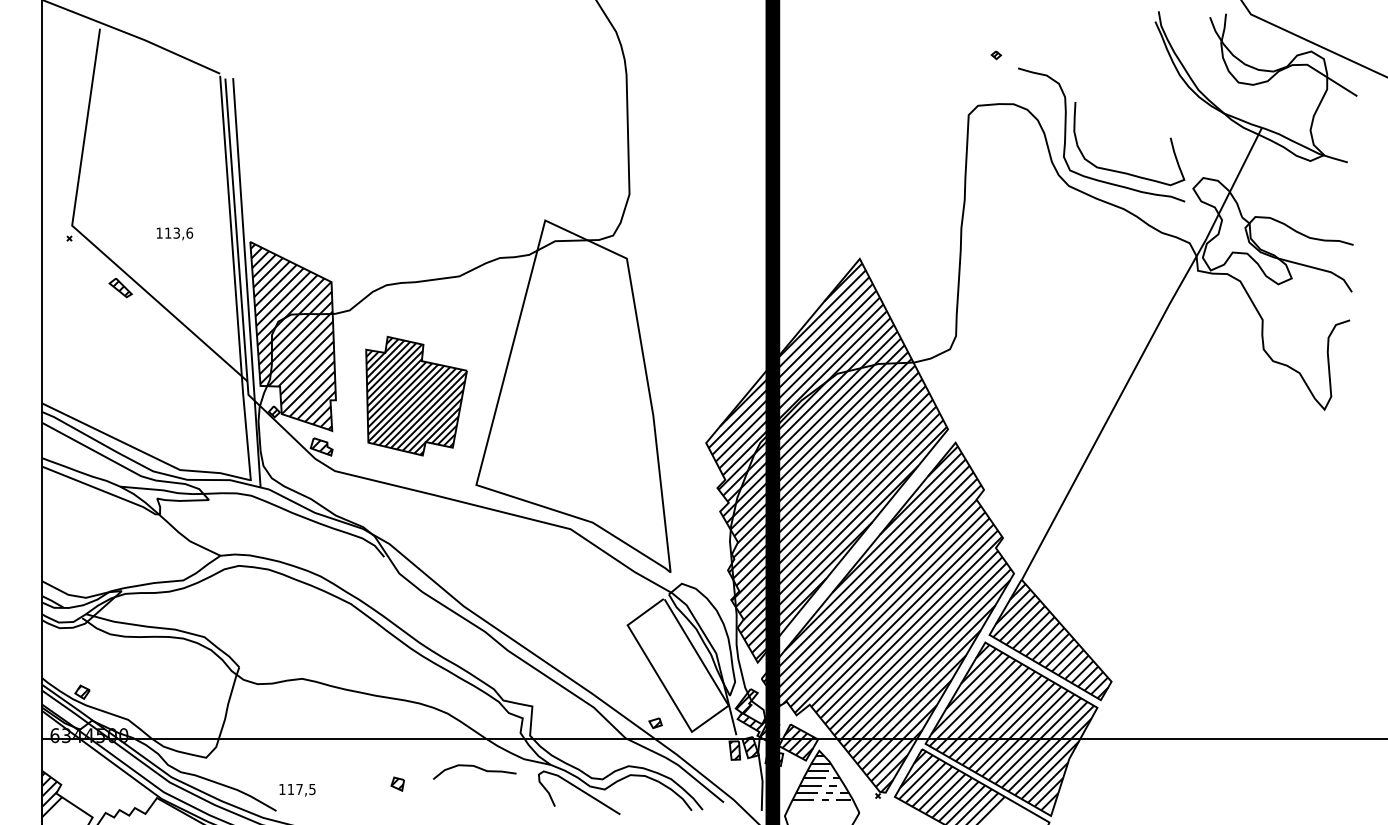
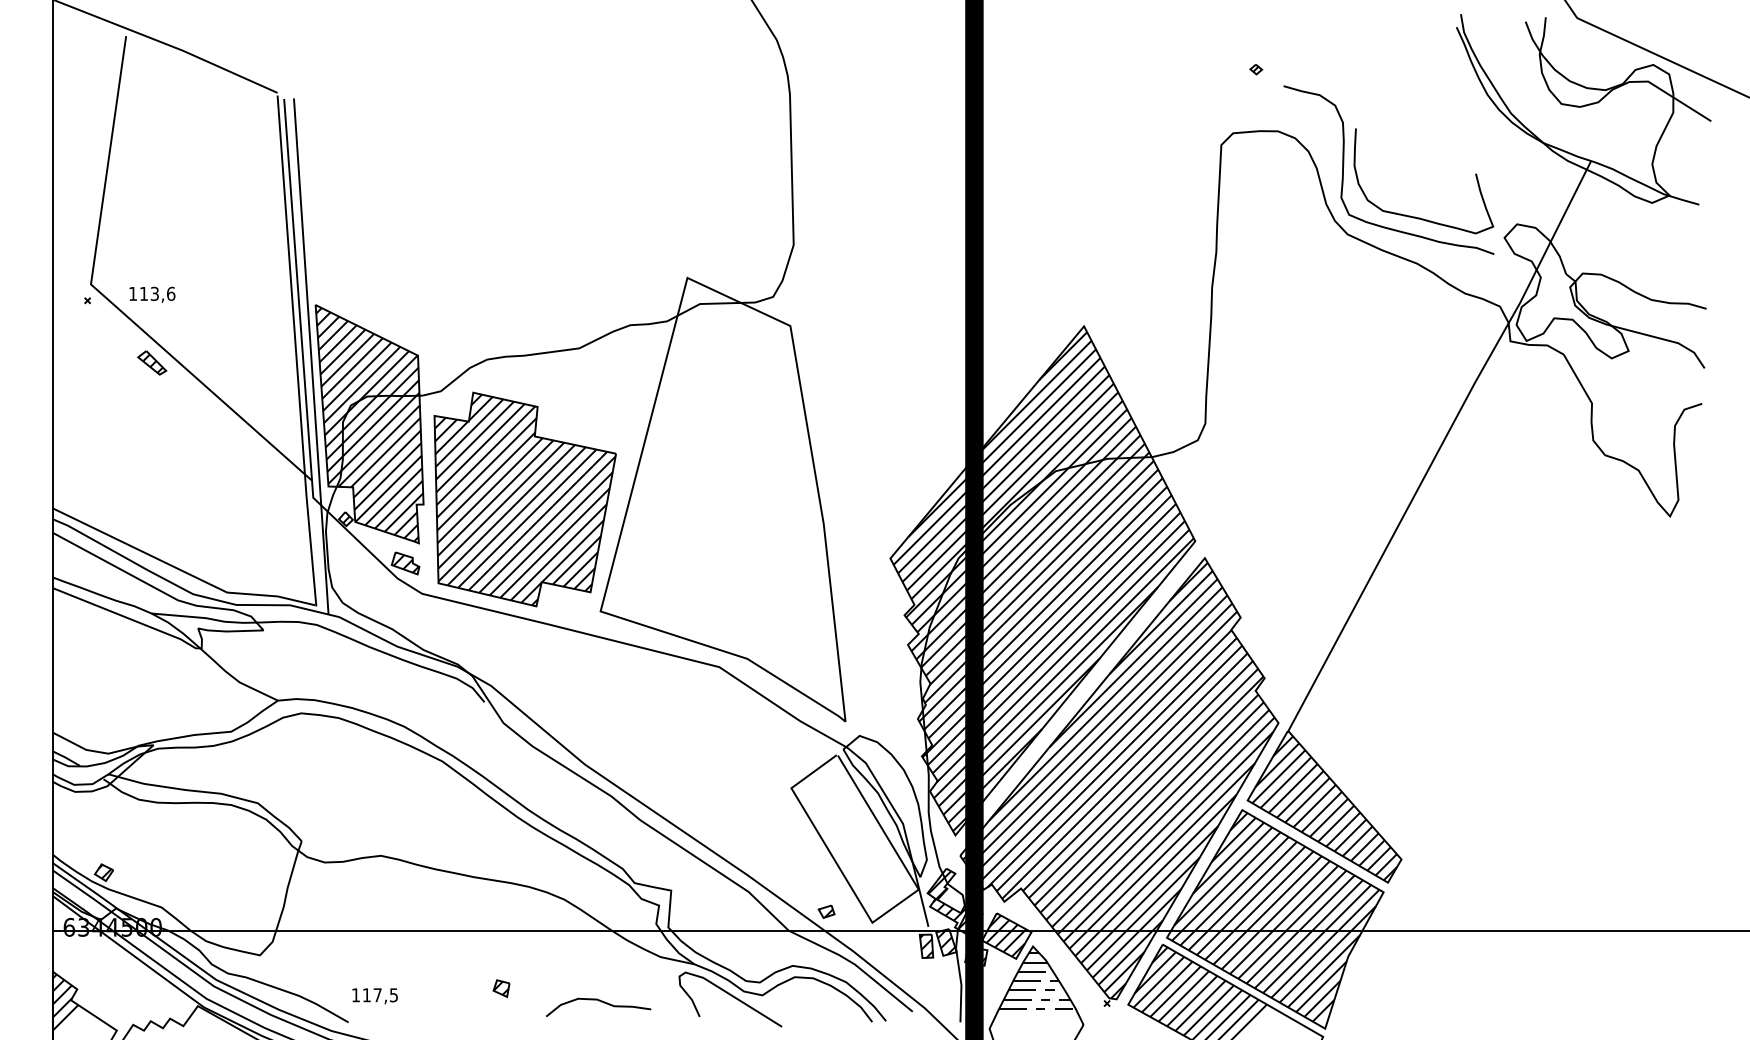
text: (174, 233) -> (151, 294), moved
part: (416, 395) -> (525, 498), size x1.43
curve: (474, 767) -> (598, 1001), moved

